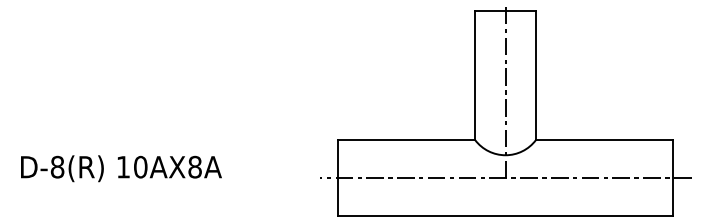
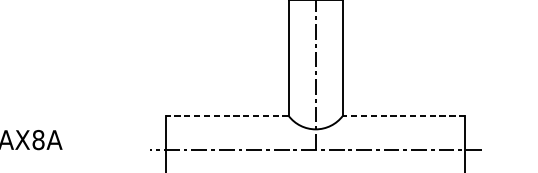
line: (406, 140) -> (227, 116), solid -> dashed
line: (604, 140) -> (404, 116), solid -> dashed

